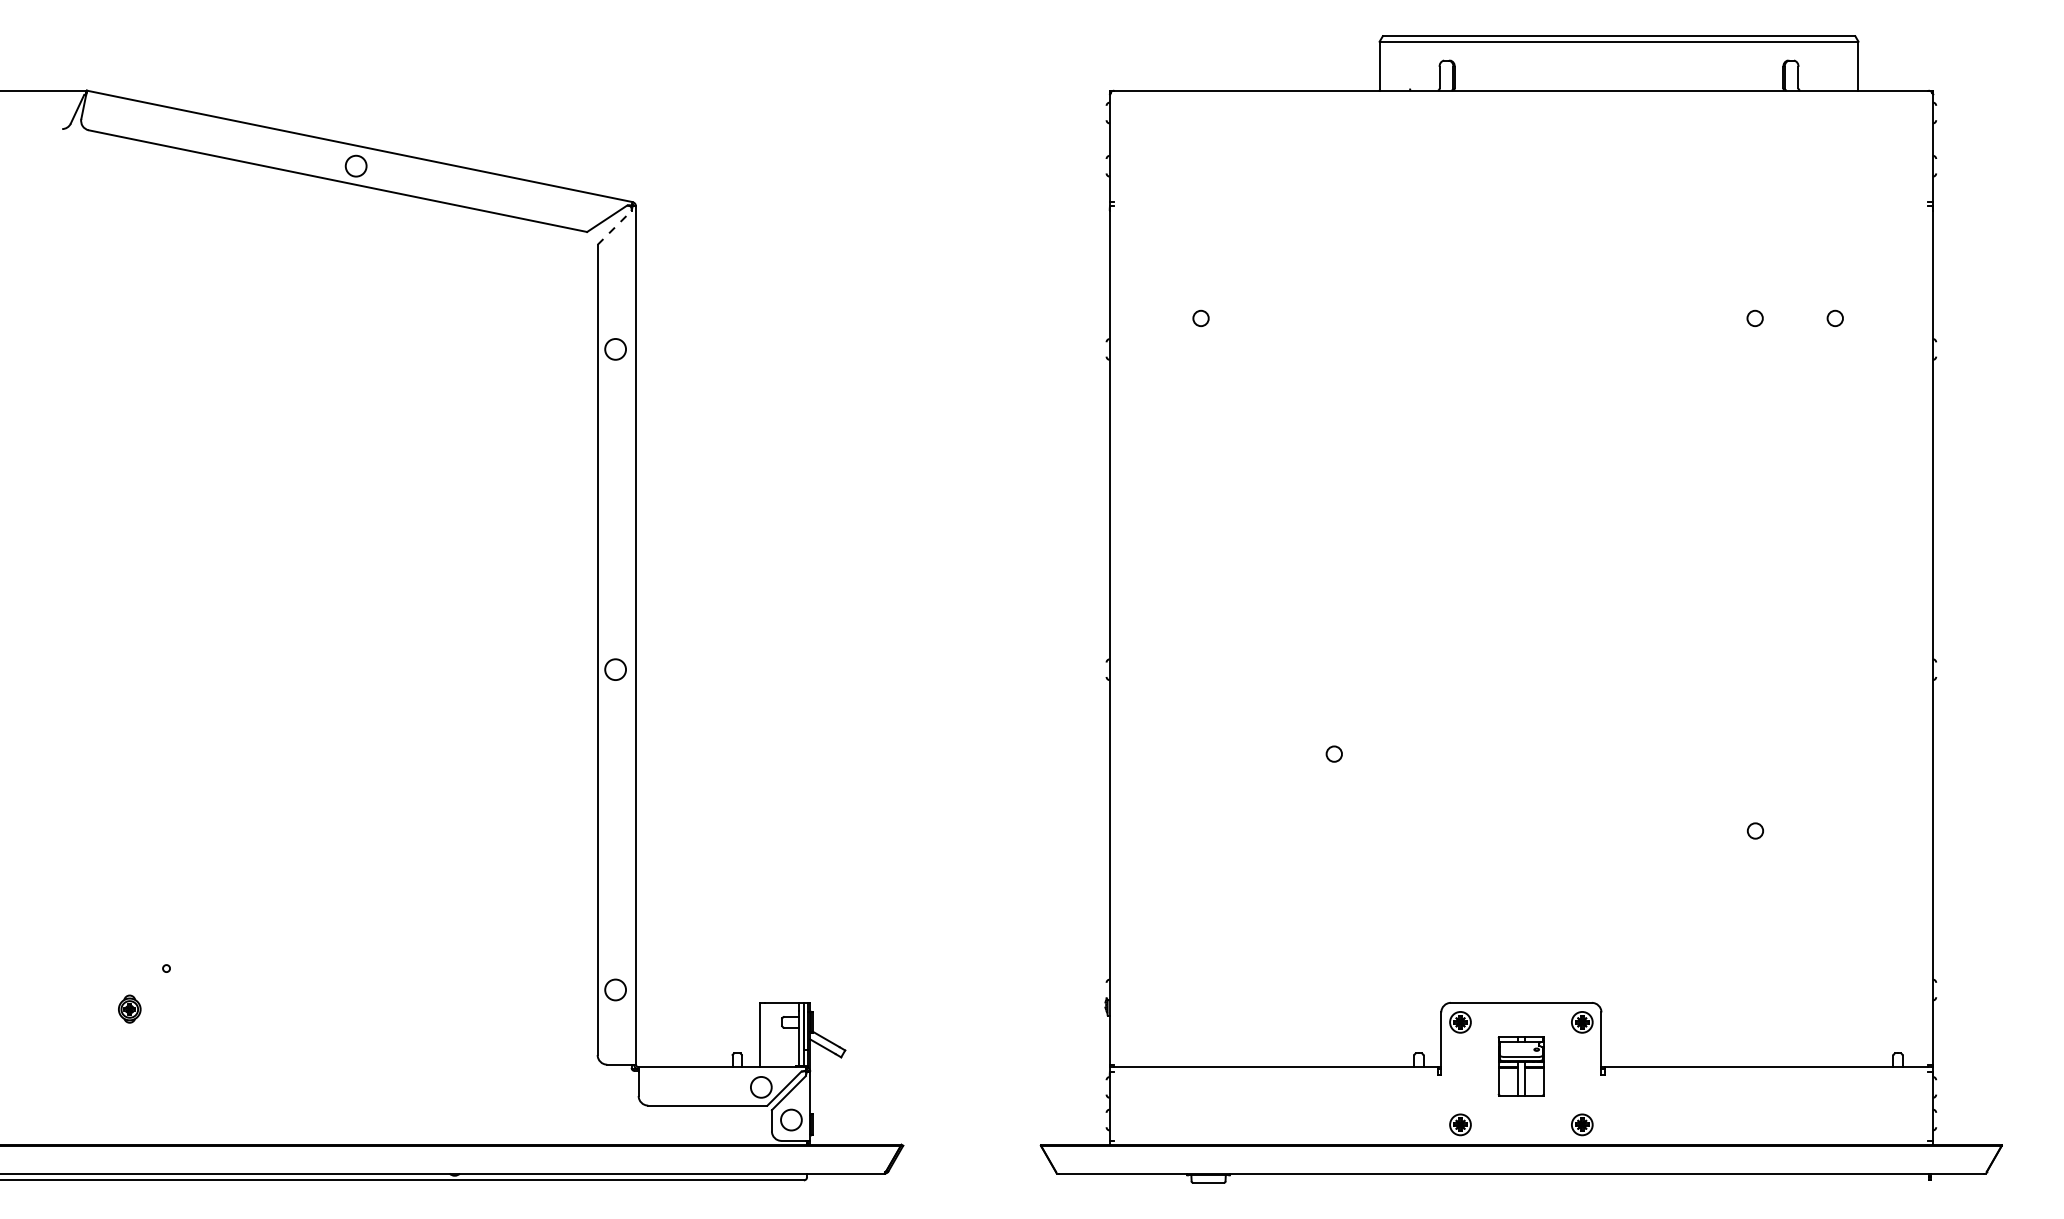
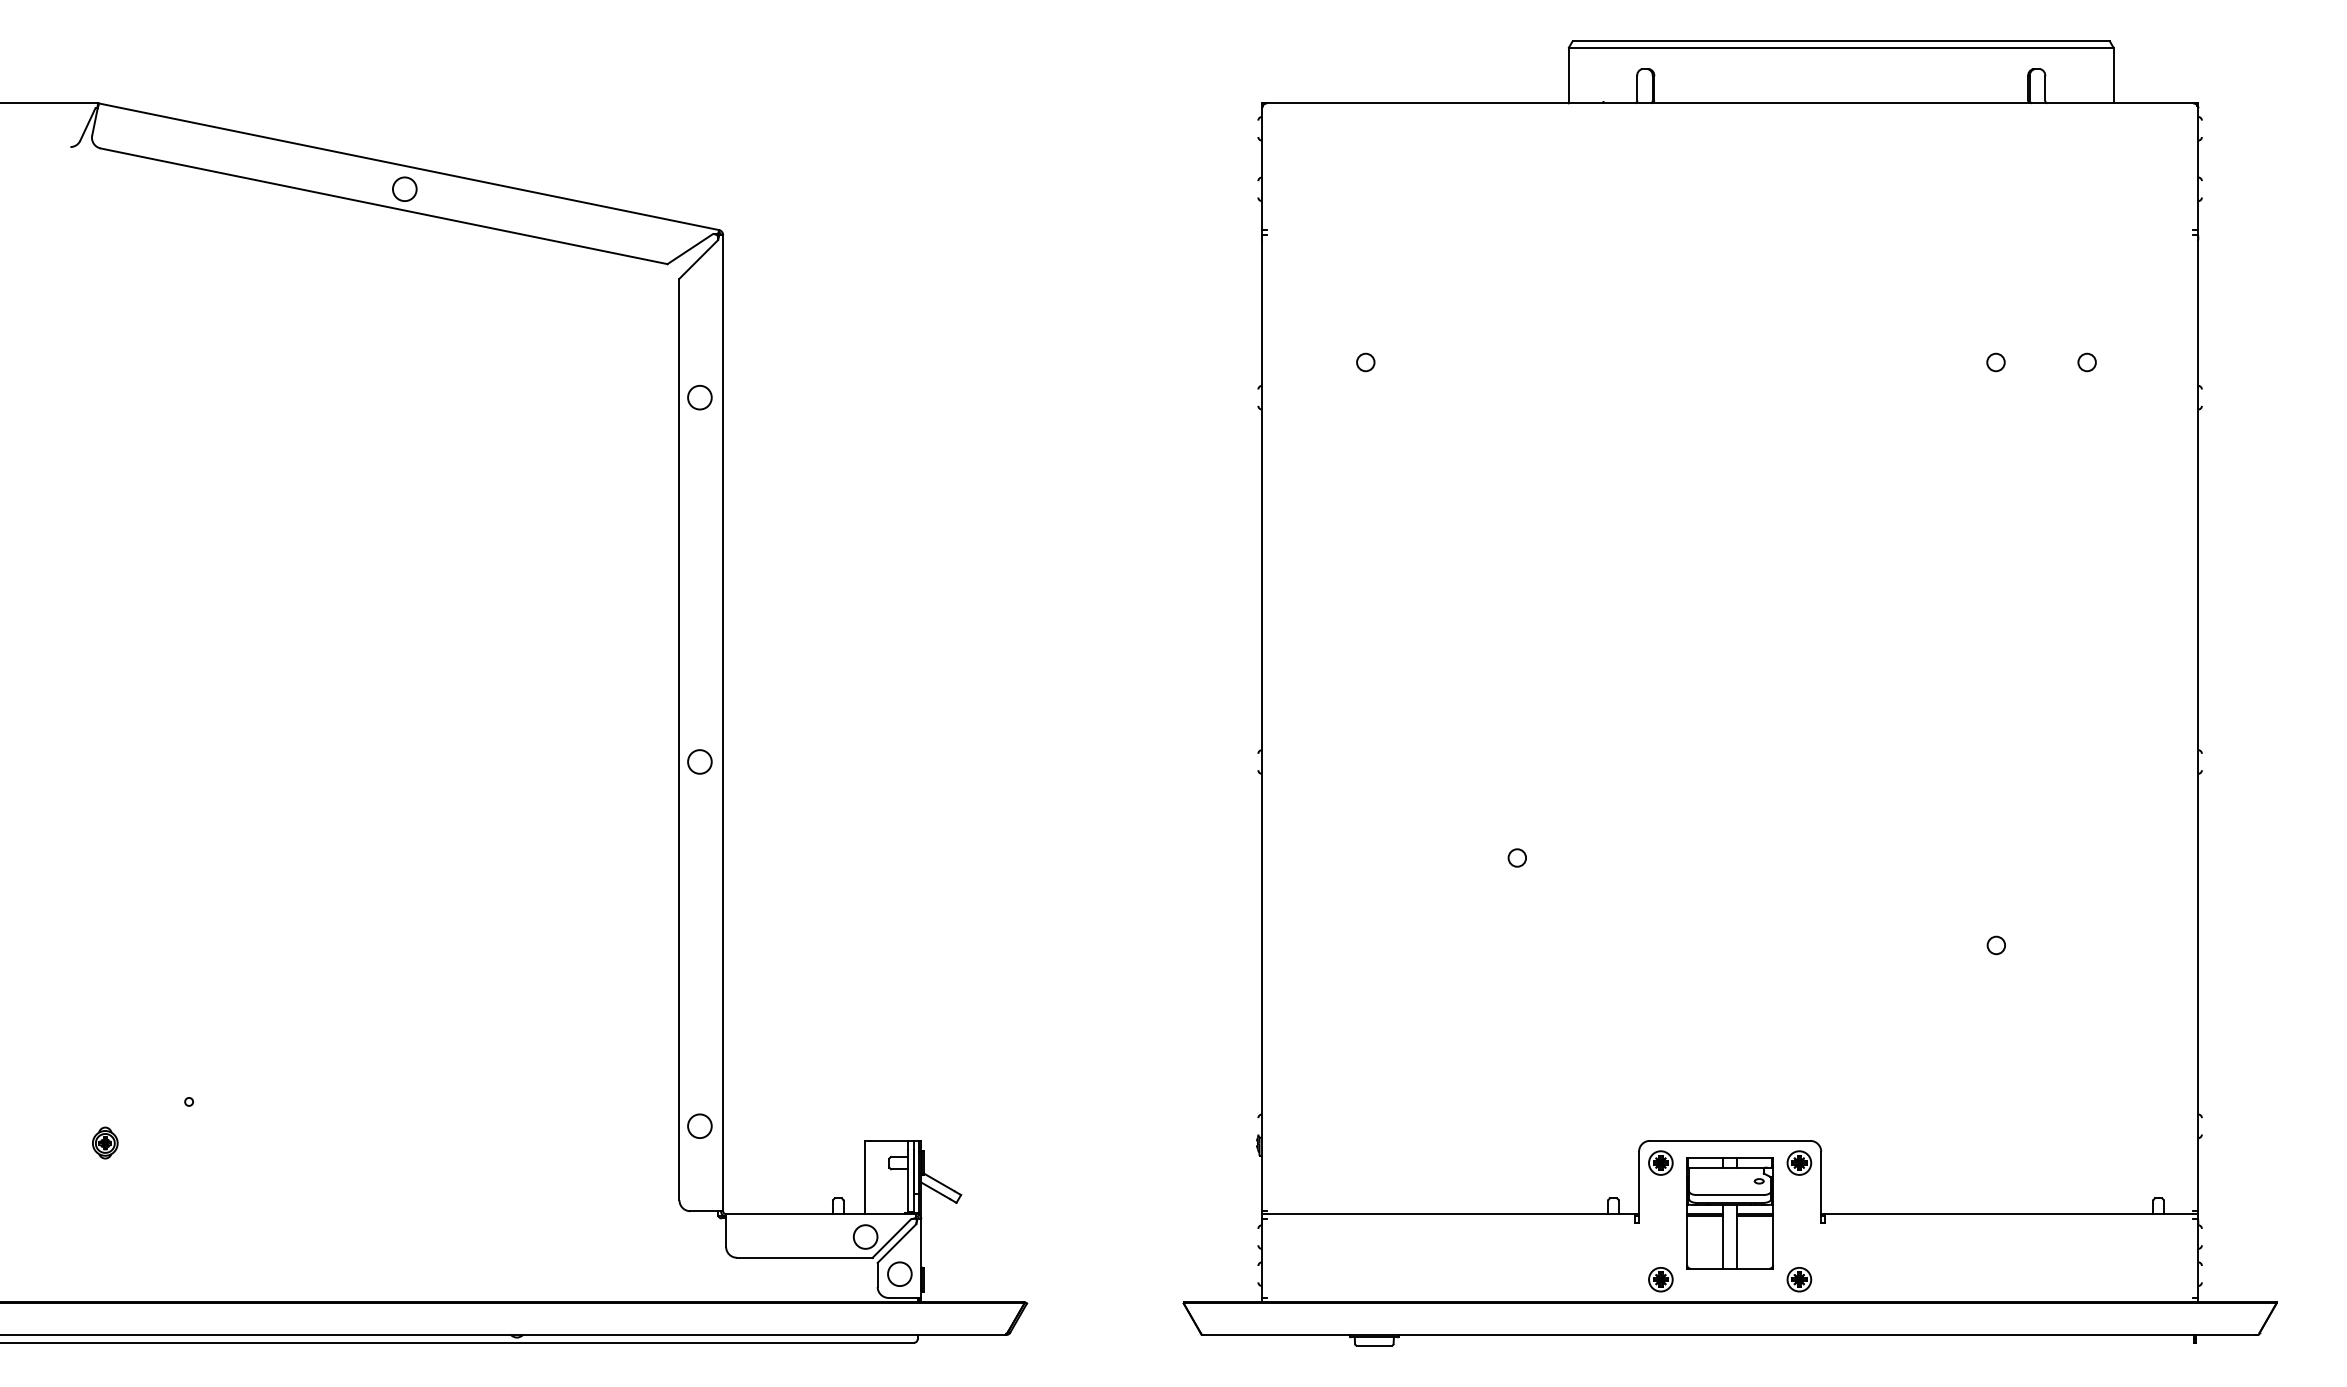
line: (615, 227) -> (699, 259), dashed -> solid
part: (129, 1008) -> (105, 1142), moved
part: (1520, 1066) -> (1729, 1213), size x1.67

